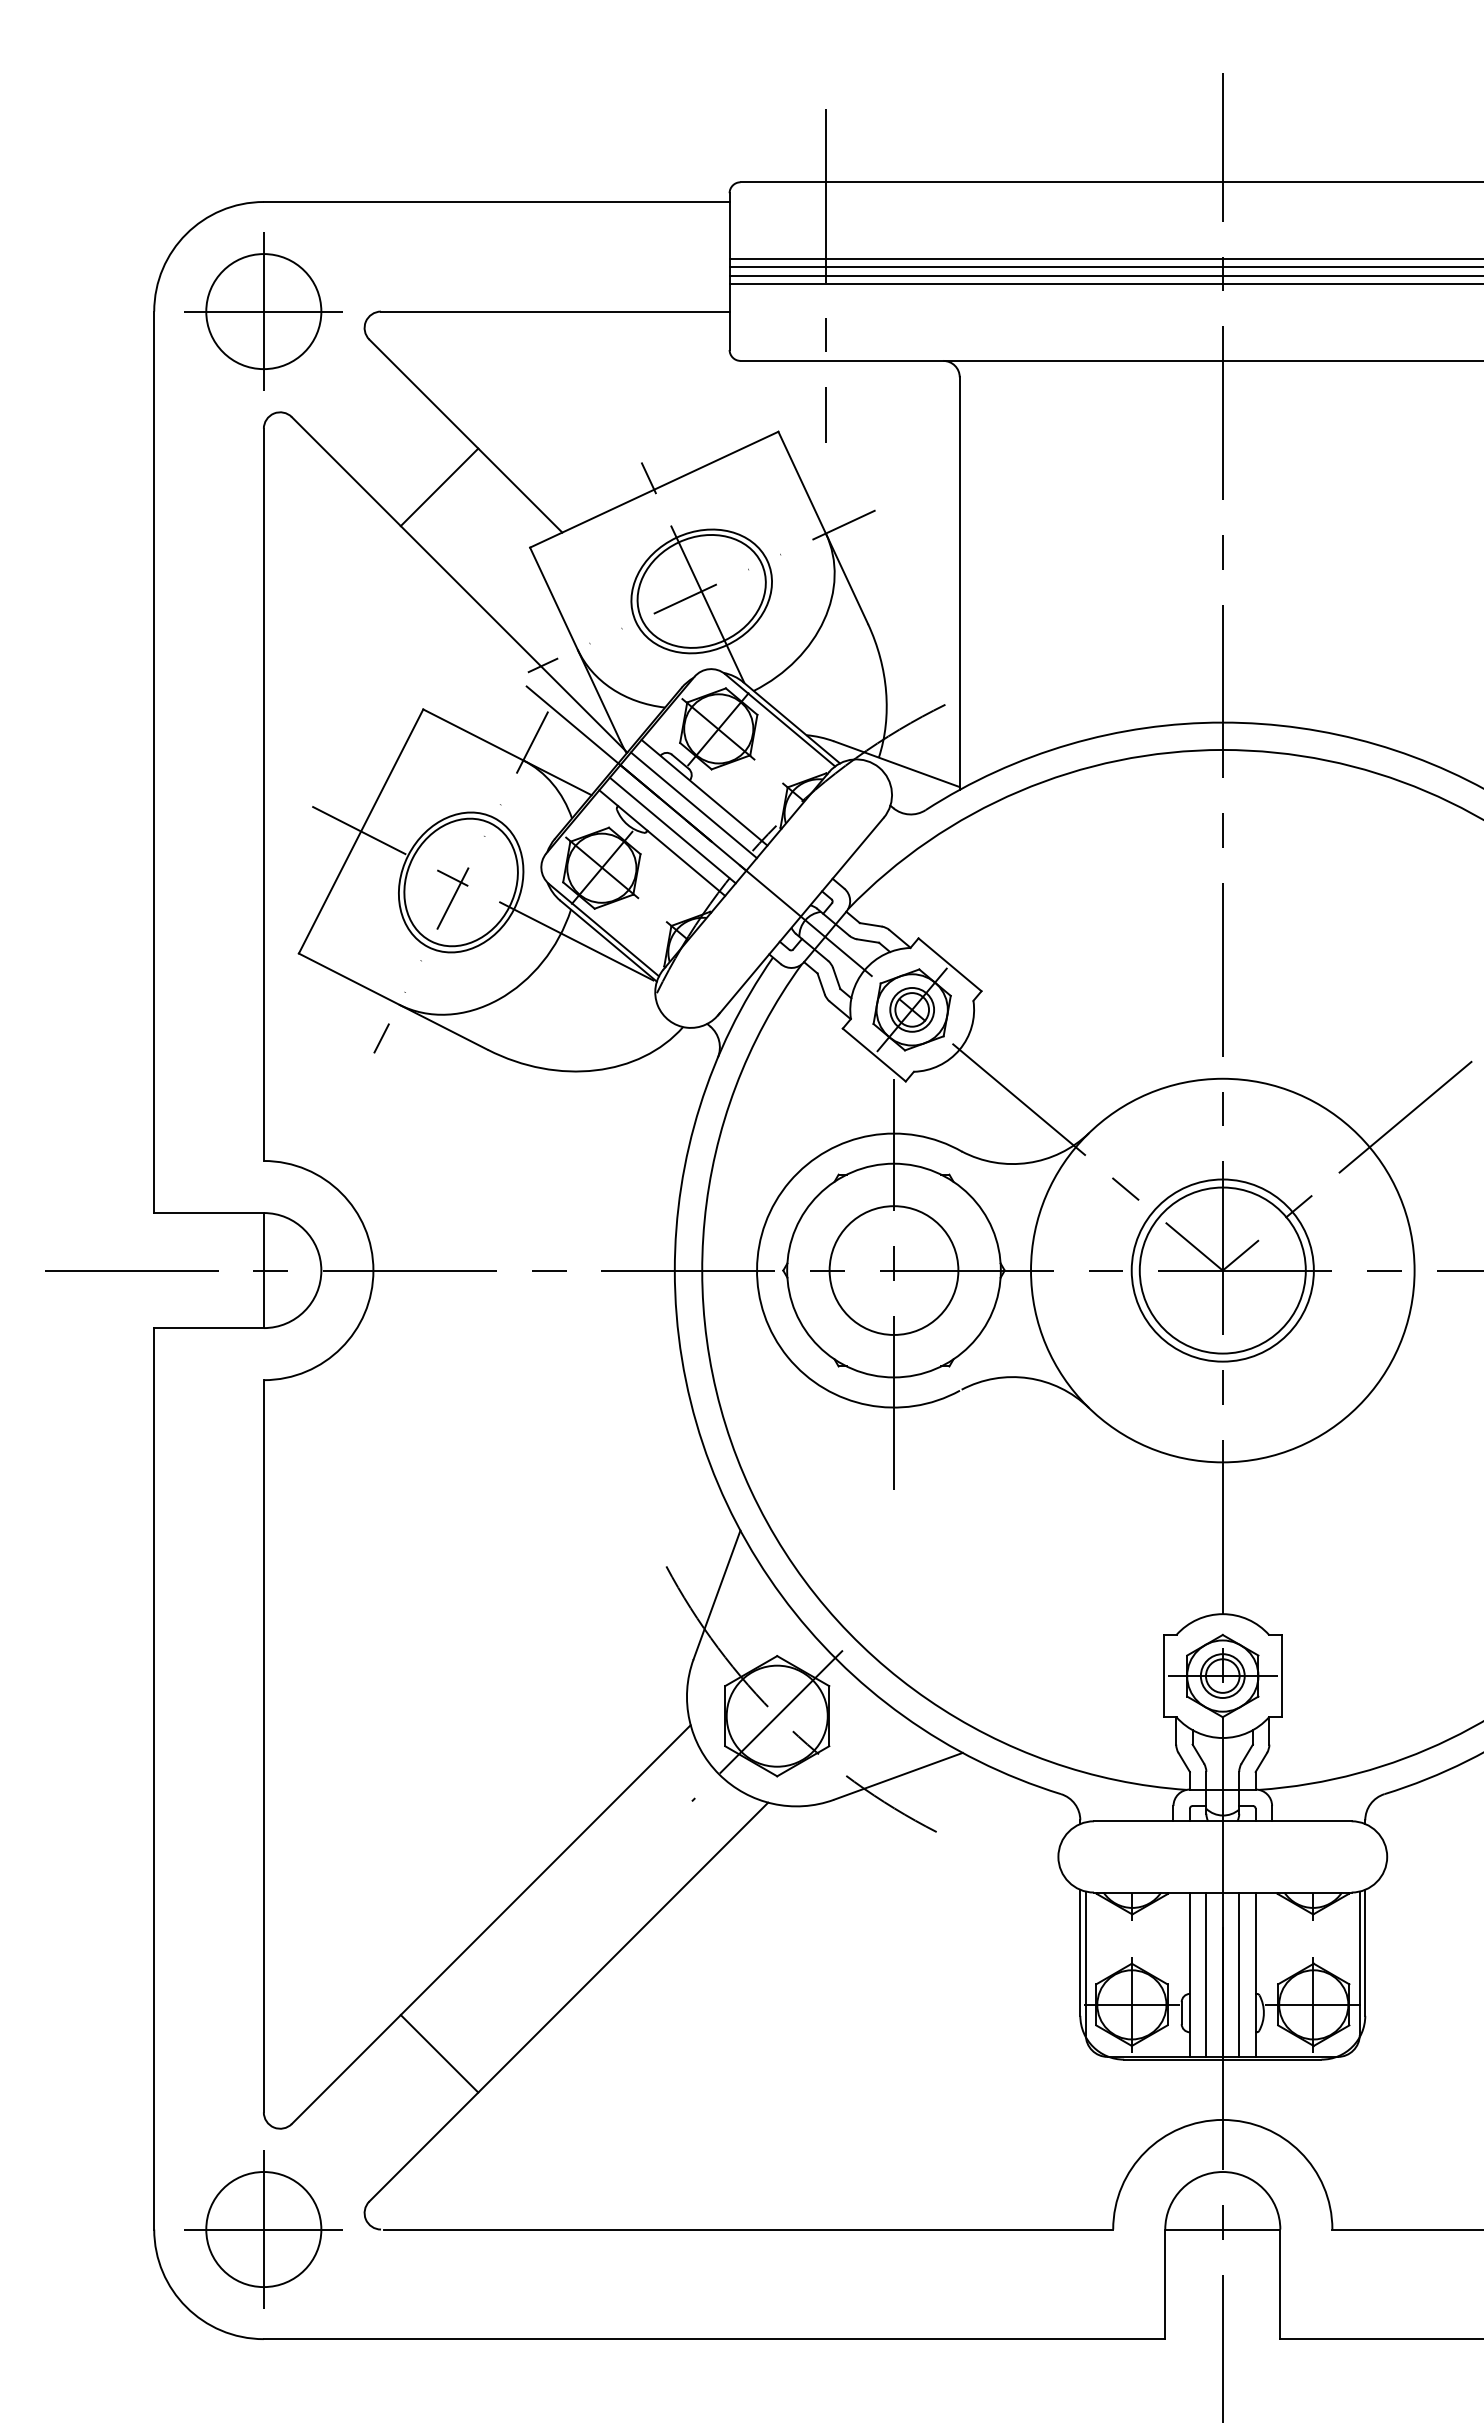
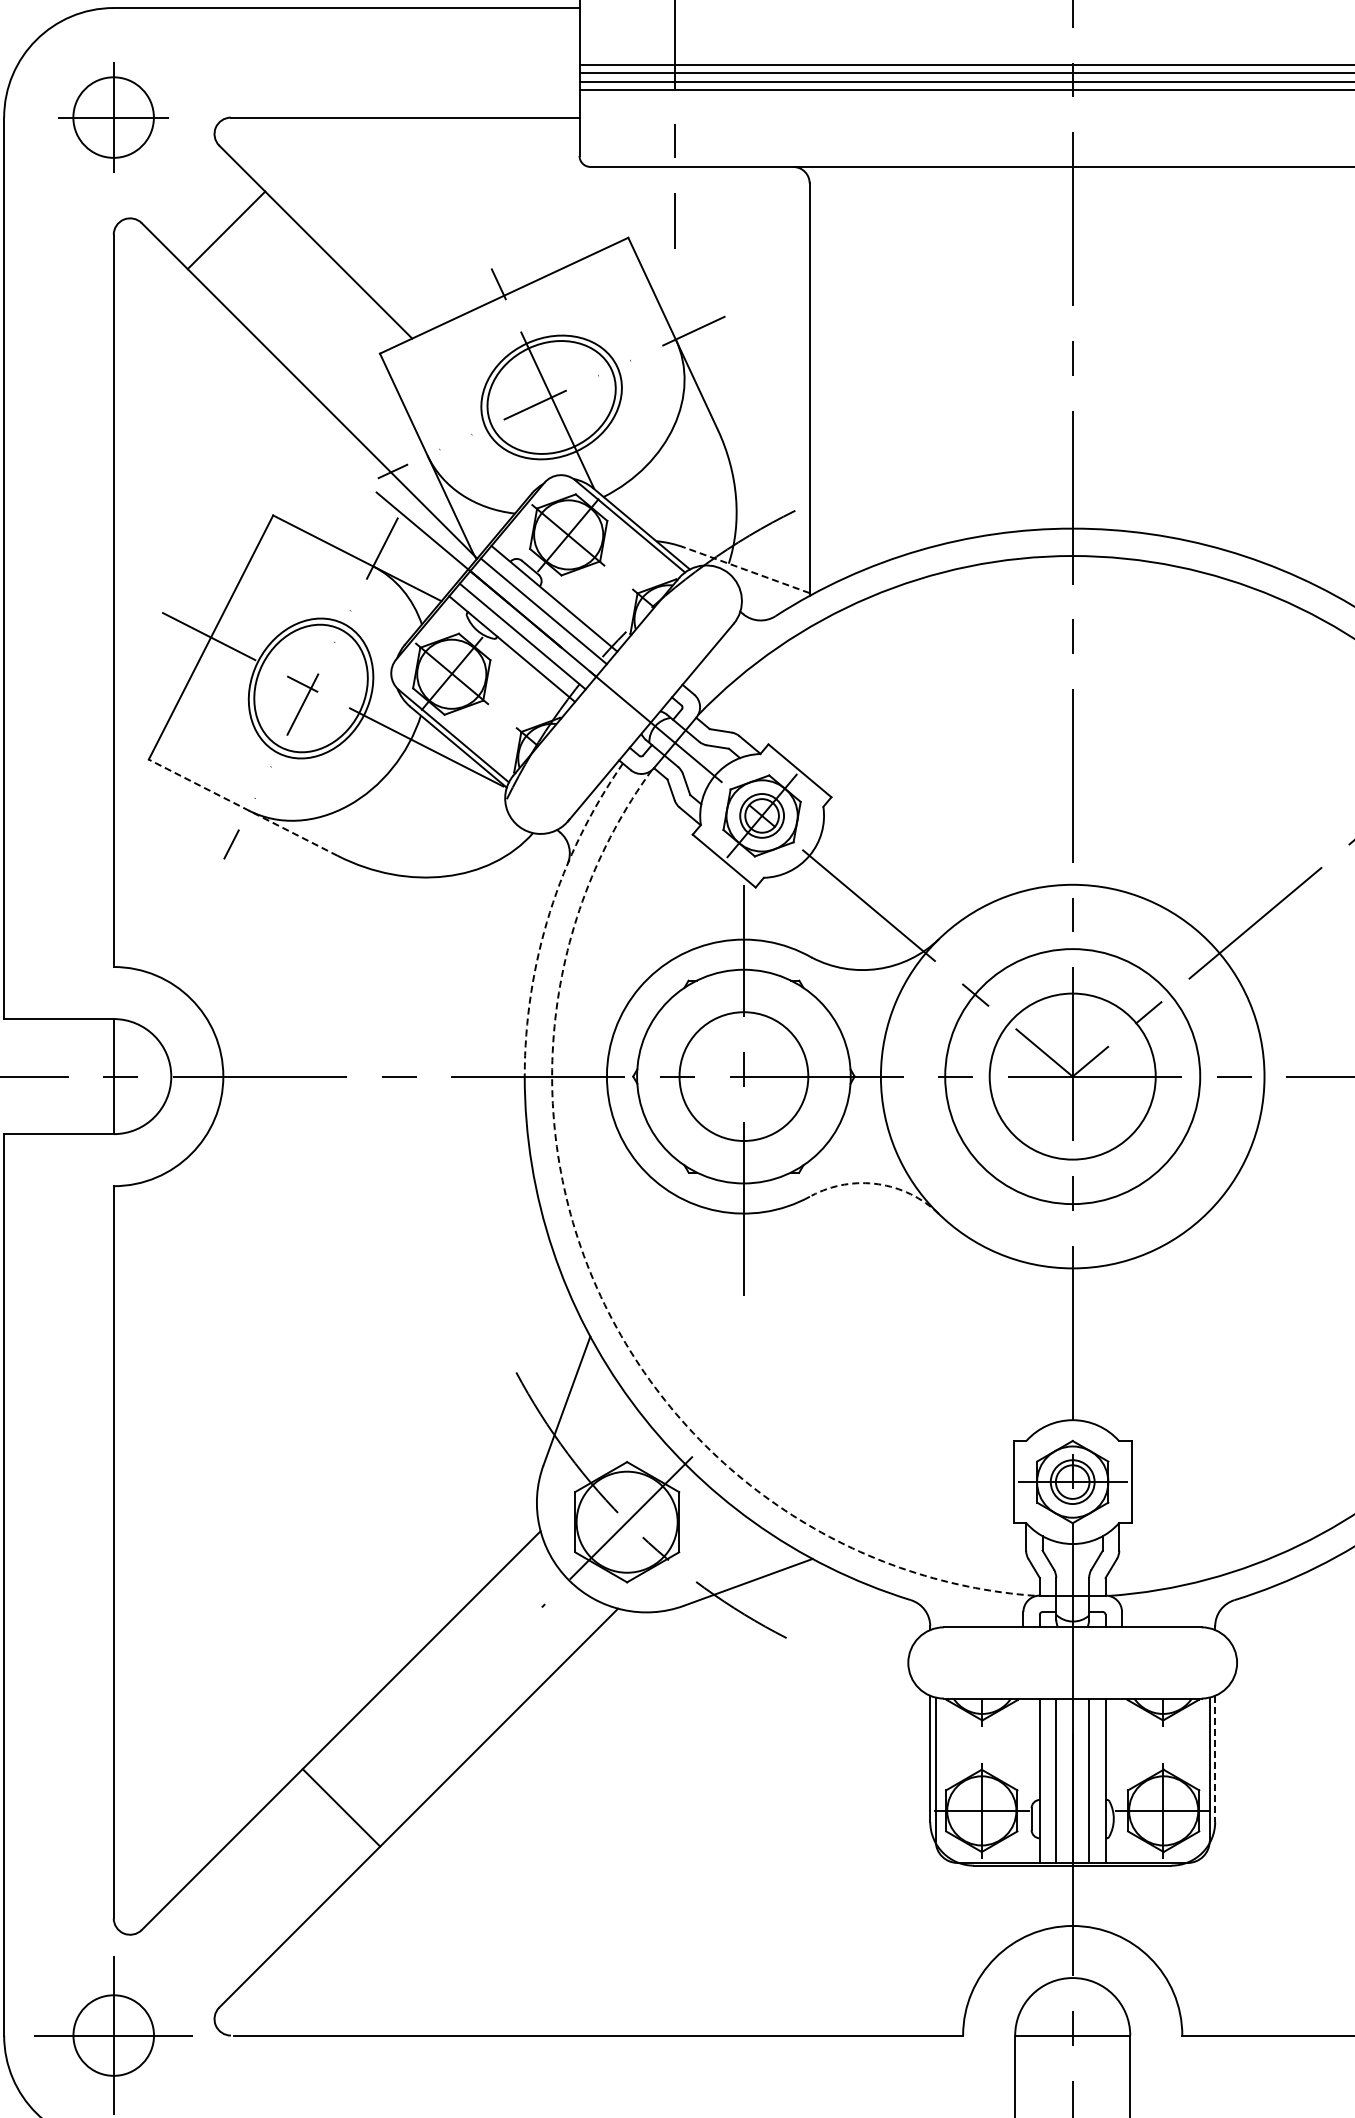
part: (263, 311) -> (113, 117), size x0.7
line: (439, 487) -> (226, 230), moved
line: (896, 764) -> (746, 570), solid -> dashed
line: (392, 1001) -> (242, 807), solid -> dashed
arc: (699, 1106) -> (549, 912), solid -> dashed
circle: (1222, 1270) -> (1072, 1076), size x1.4
arc: (1028, 1378) -> (878, 1184), solid -> dashed
arc: (750, 1490) -> (600, 1296), solid -> dashed
line: (1365, 1953) -> (1215, 1759), solid -> dashed
line: (439, 2053) -> (341, 1807), moved
circle: (263, 2229) -> (113, 2035), size x0.7

